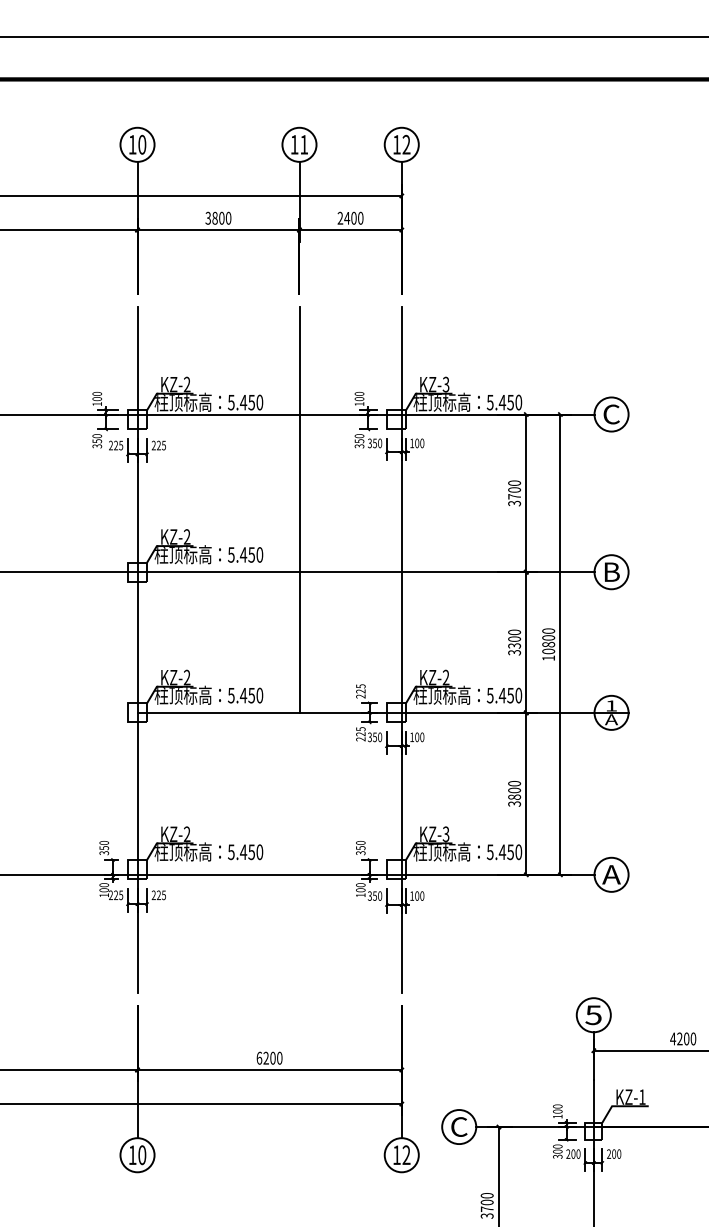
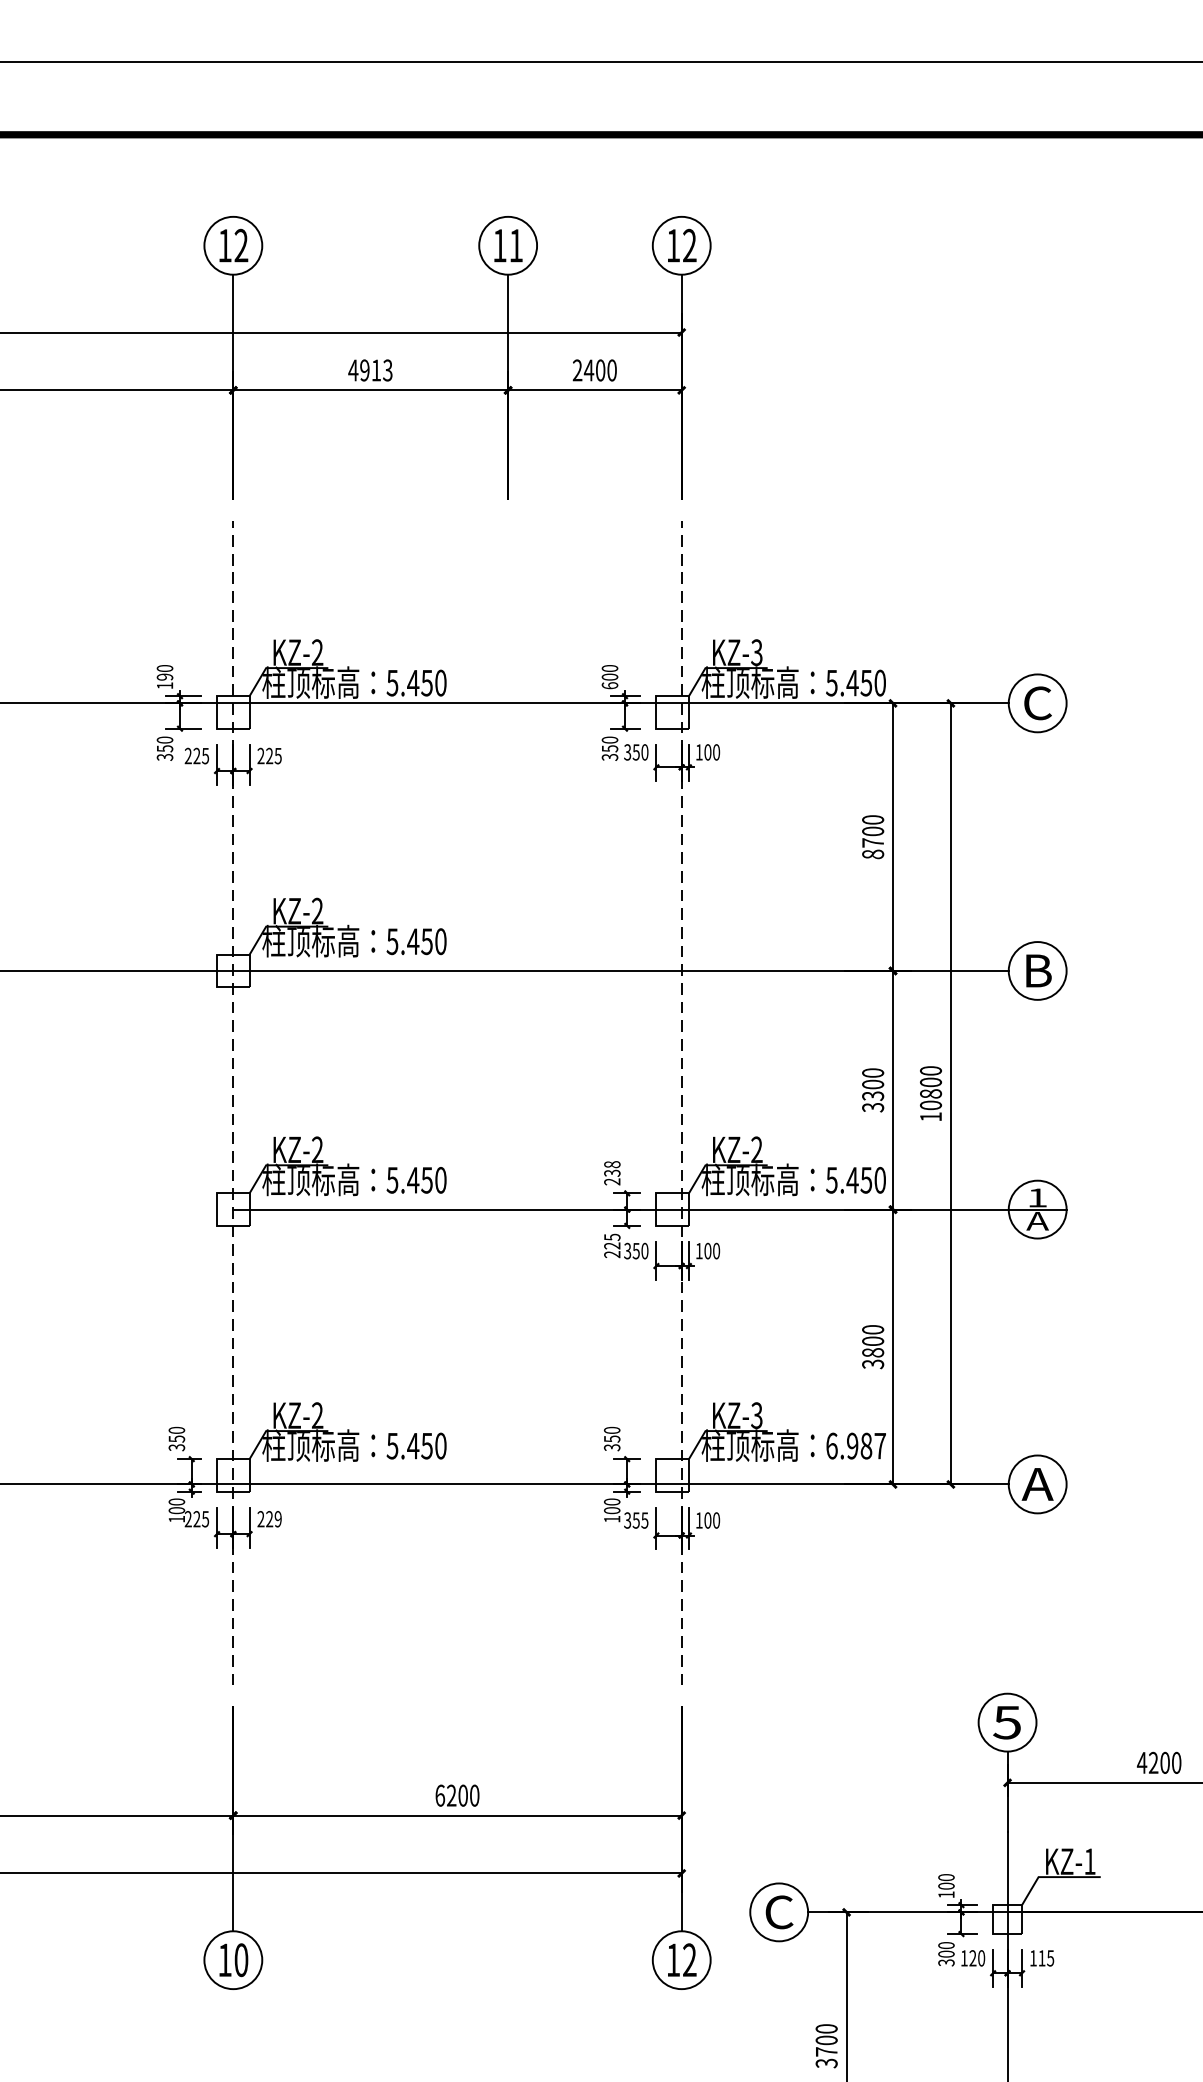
text: (142, 144) -> (241, 245), 10 -> 12
text: (218, 217) -> (370, 369), 3800 -> 4913
text: (97, 399) -> (165, 677), 100 -> 190
text: (359, 404) -> (609, 686), 100 -> 600
text: (514, 503) -> (872, 854), 3700 -> 8700
line: (299, 509) -> (508, 864), removed
line: (137, 649) -> (233, 1102), solid -> dashed
line: (401, 649) -> (681, 1102), solid -> dashed
text: (360, 688) -> (611, 1168), 225 -> 238
text: (504, 852) -> (856, 1446), 5.450 -> 6.987
text: (163, 894) -> (277, 1517), 225 -> 229
text: (380, 895) -> (645, 1519), 350 -> 355
text: (570, 1153) -> (968, 1957), 200 -> 120
text: (614, 1153) -> (1042, 1957), 200 -> 115

